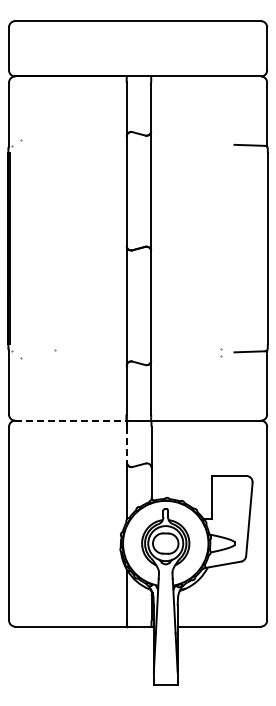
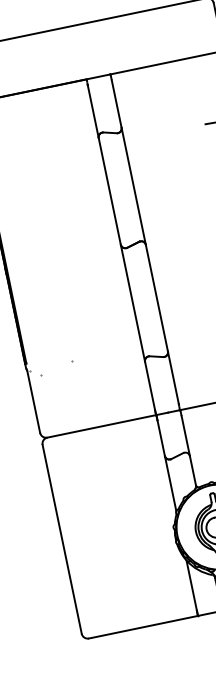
line: (70, 420) -> (101, 426), dashed -> solid
line: (126, 444) -> (160, 438), dashed -> solid

